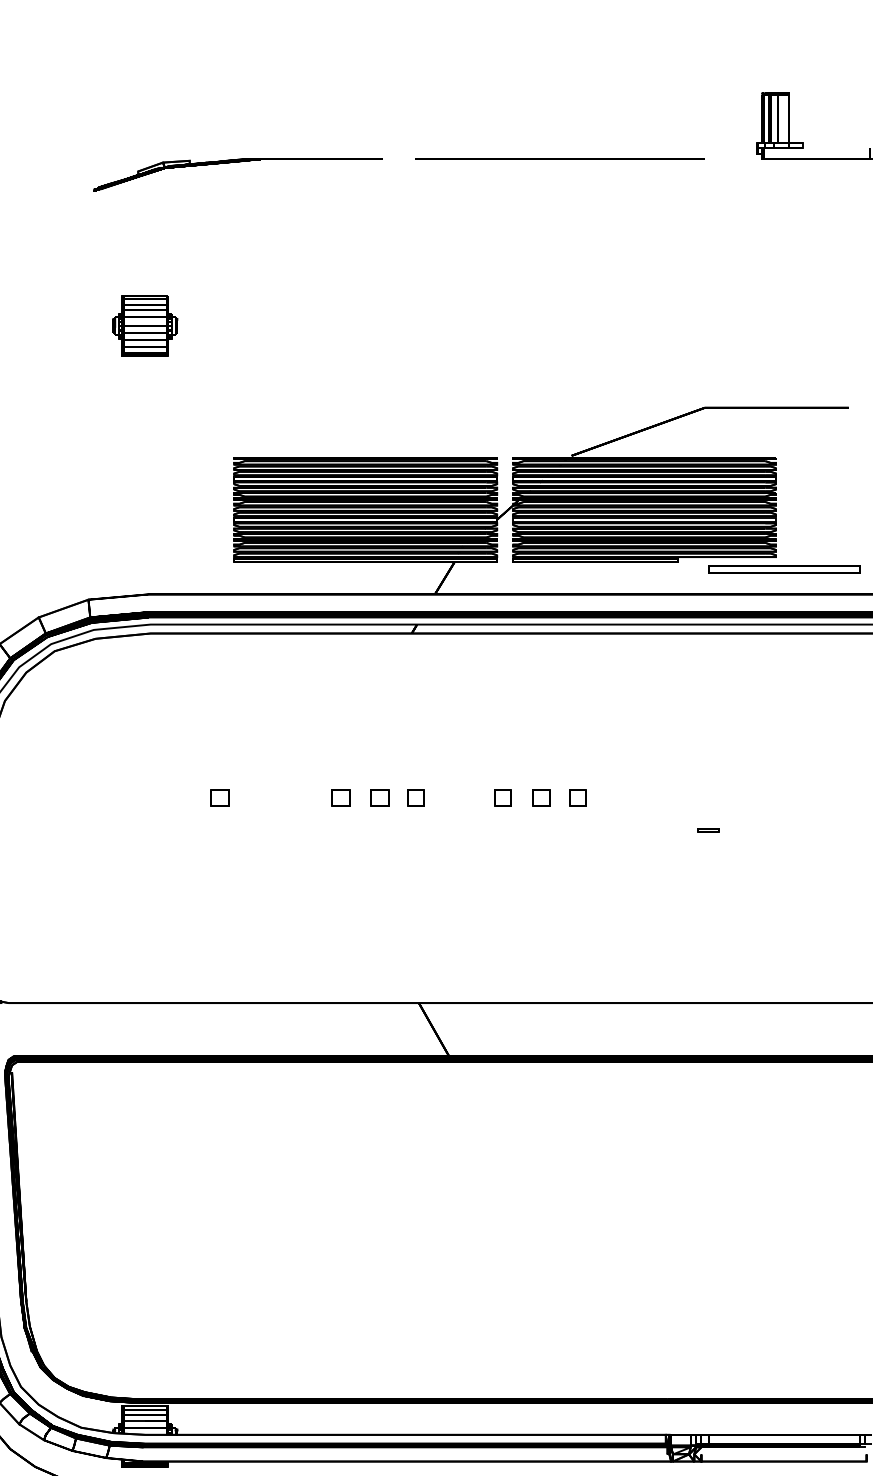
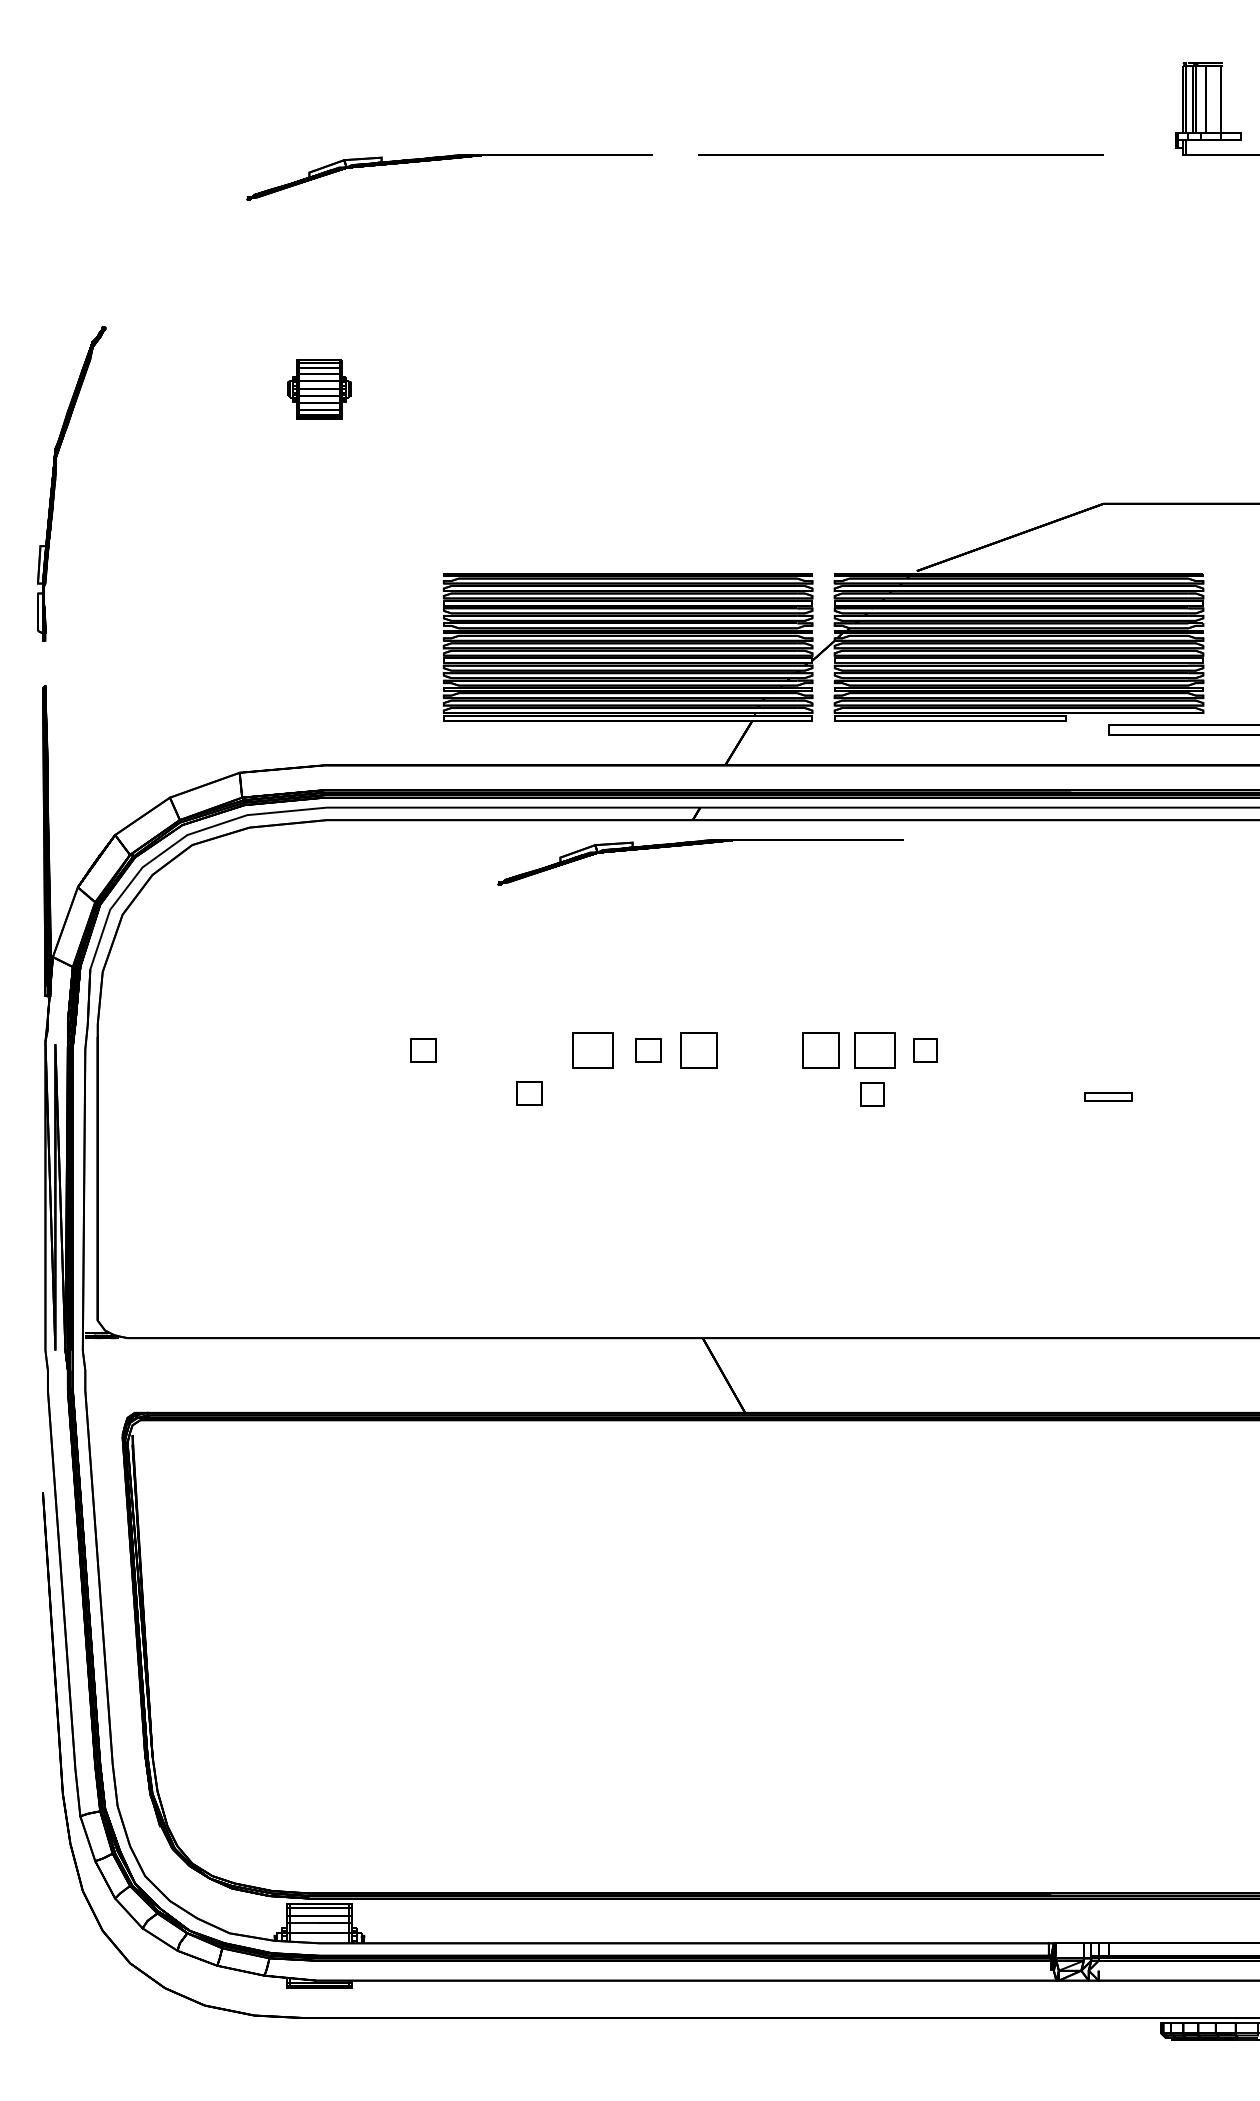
part: (145, 326) -> (319, 389), size x0.7
part: (417, 650) -> (700, 844), added
part: (340, 797) -> (593, 1050), size x1.6
part: (415, 797) -> (698, 1050), size x1.6
part: (502, 797) -> (820, 1050), size x1.6
part: (541, 797) -> (874, 1050), size x1.6
part: (295, 828) -> (529, 1093), added
part: (540, 829) -> (872, 1094), added
part: (708, 830) -> (1108, 1096), size x1.6

